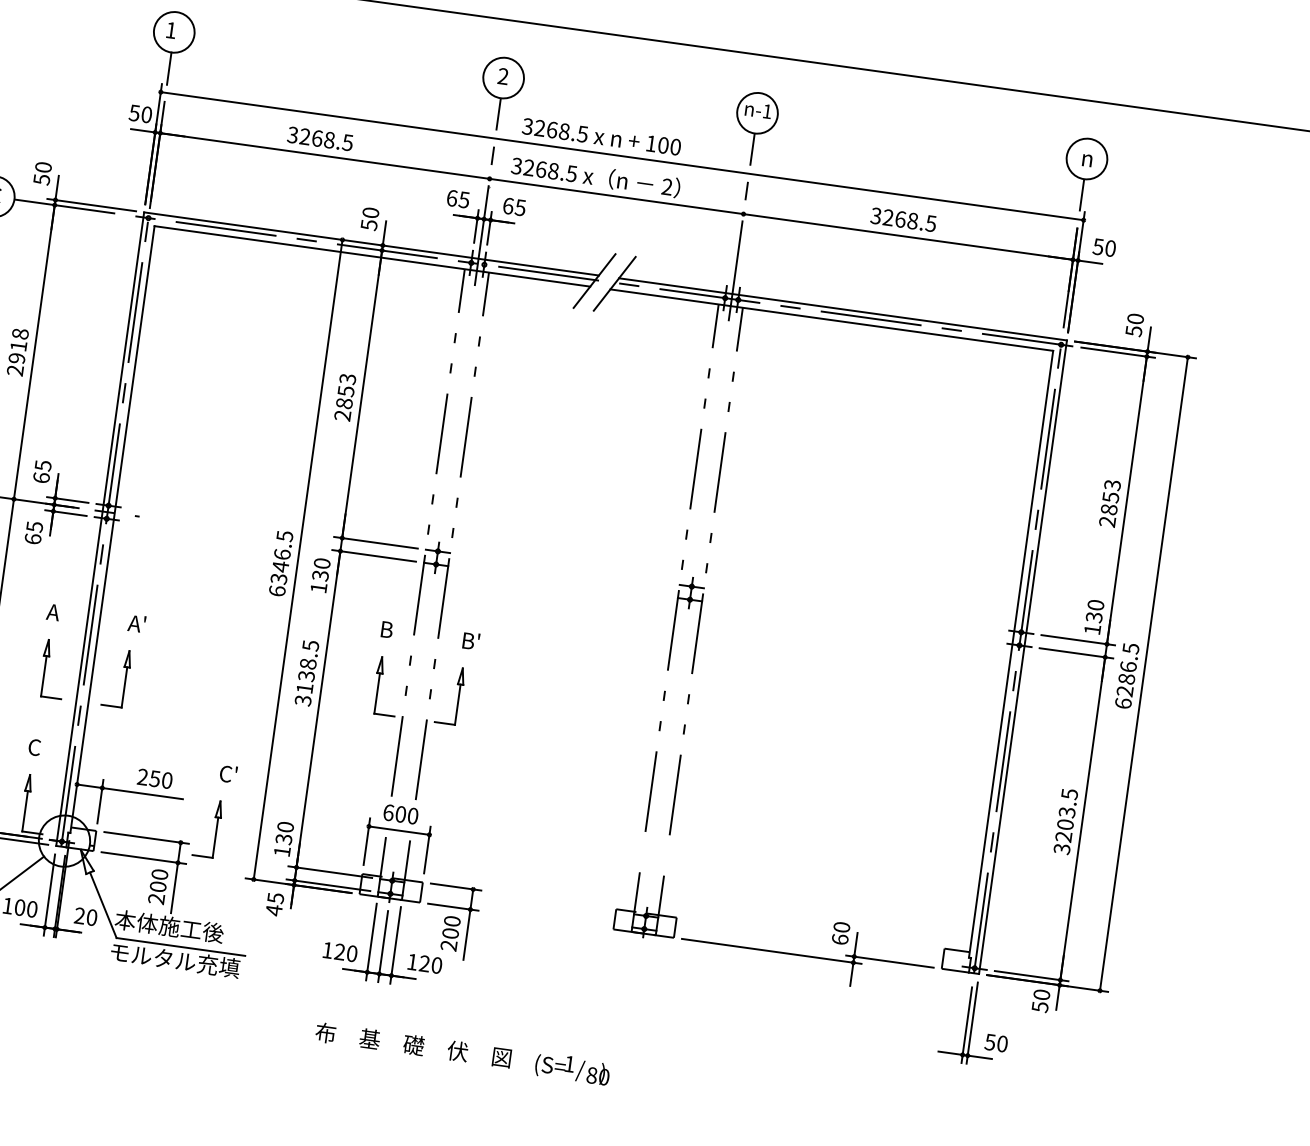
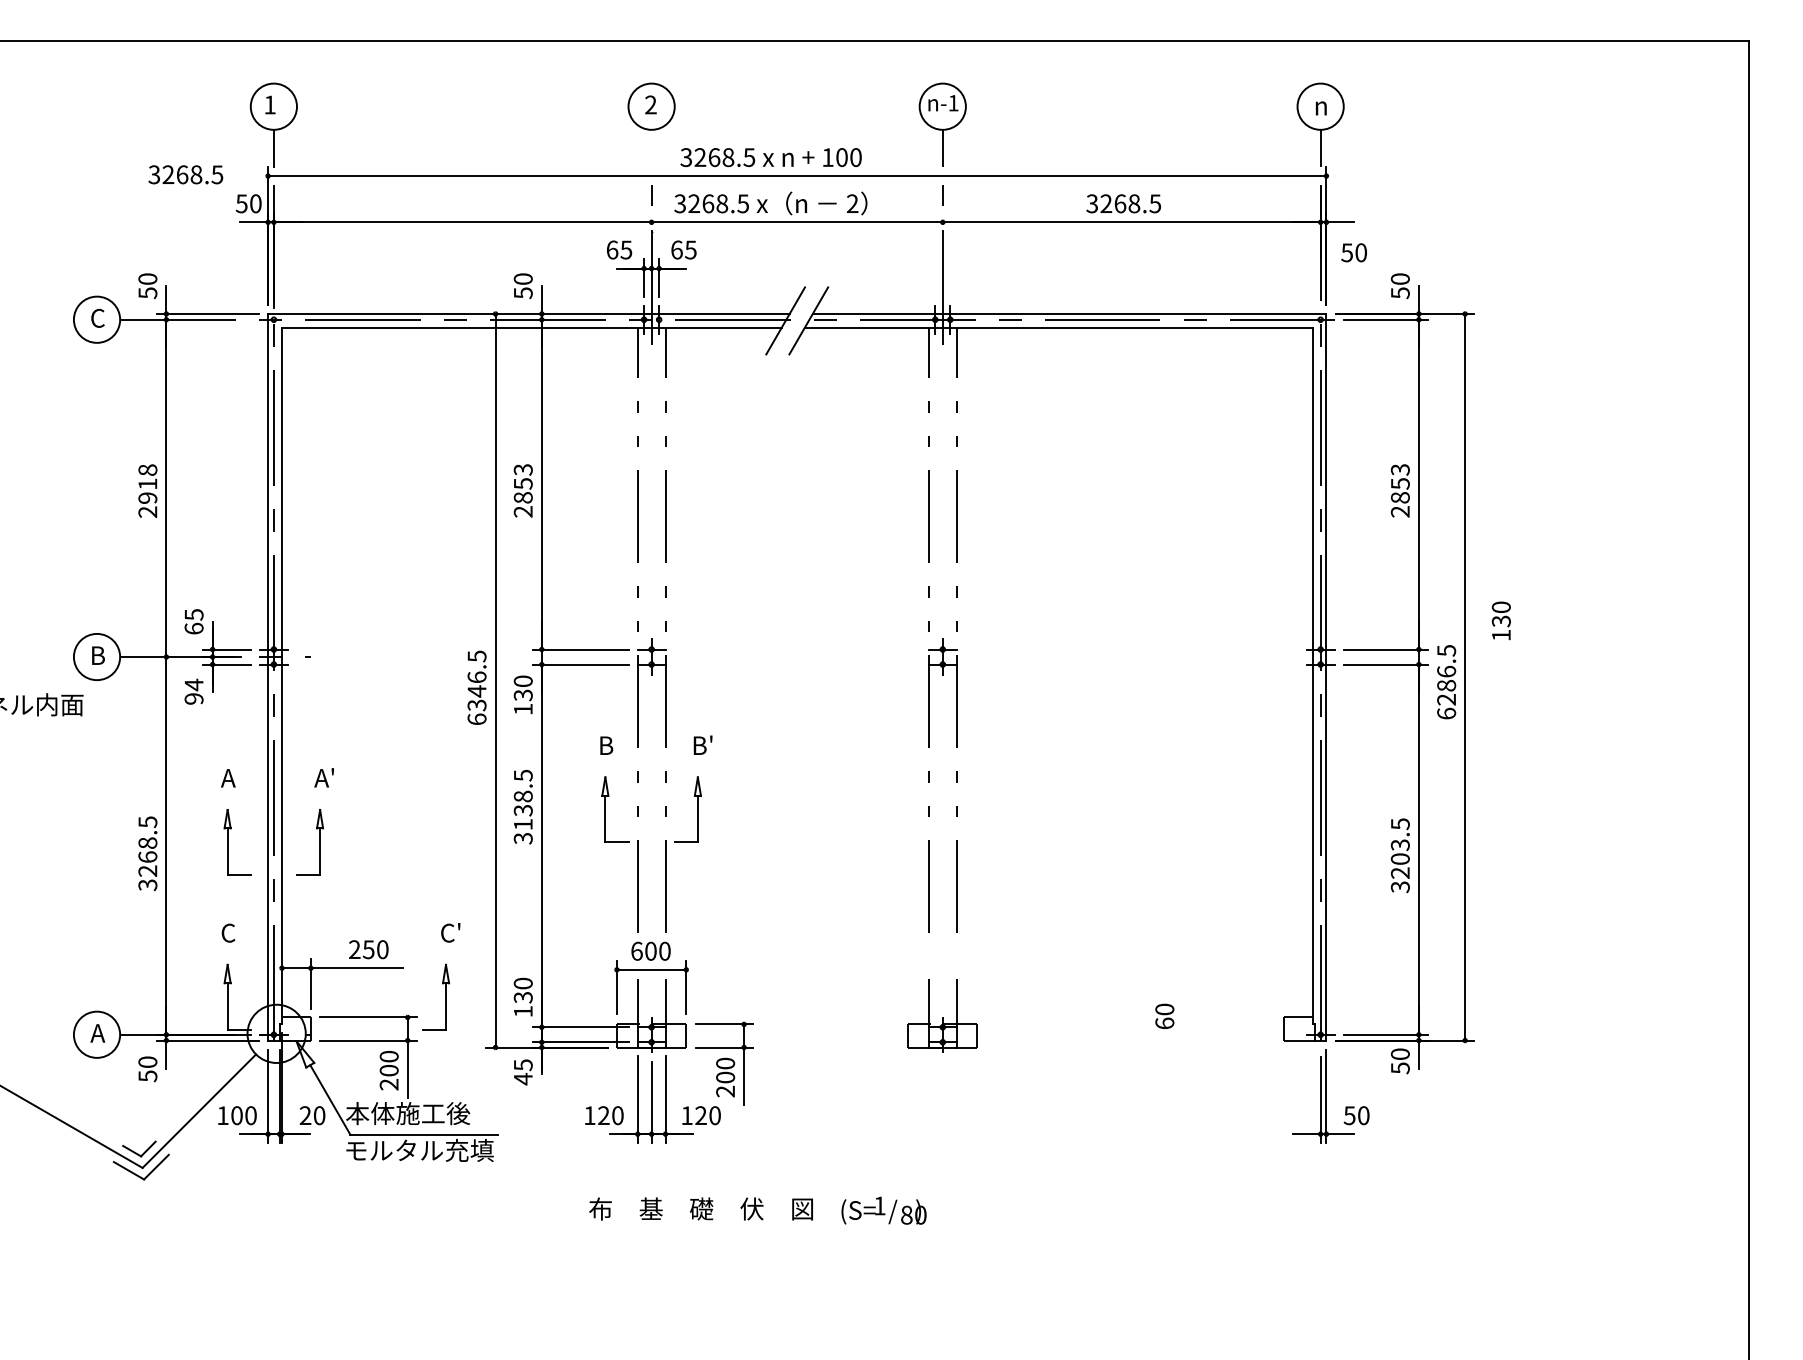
line: (498, 113) -> (651, 147), removed
text: (320, 138) -> (185, 174), moved
text: (1103, 247) -> (1353, 252), moved
text: (33, 532) -> (193, 691), 65 -> 94
text: (1093, 616) -> (1500, 620), moved
part: (807, 952) -> (1130, 1043), removed

